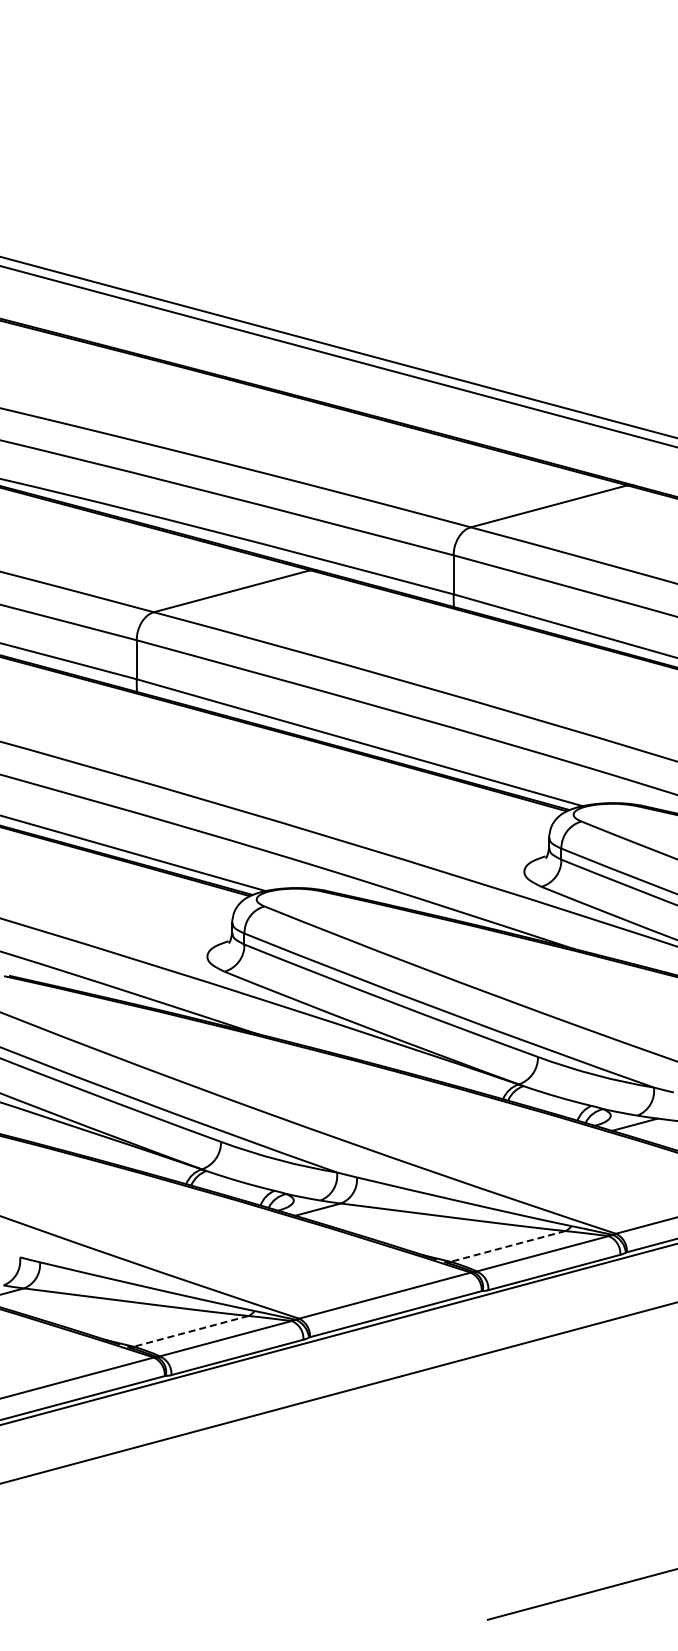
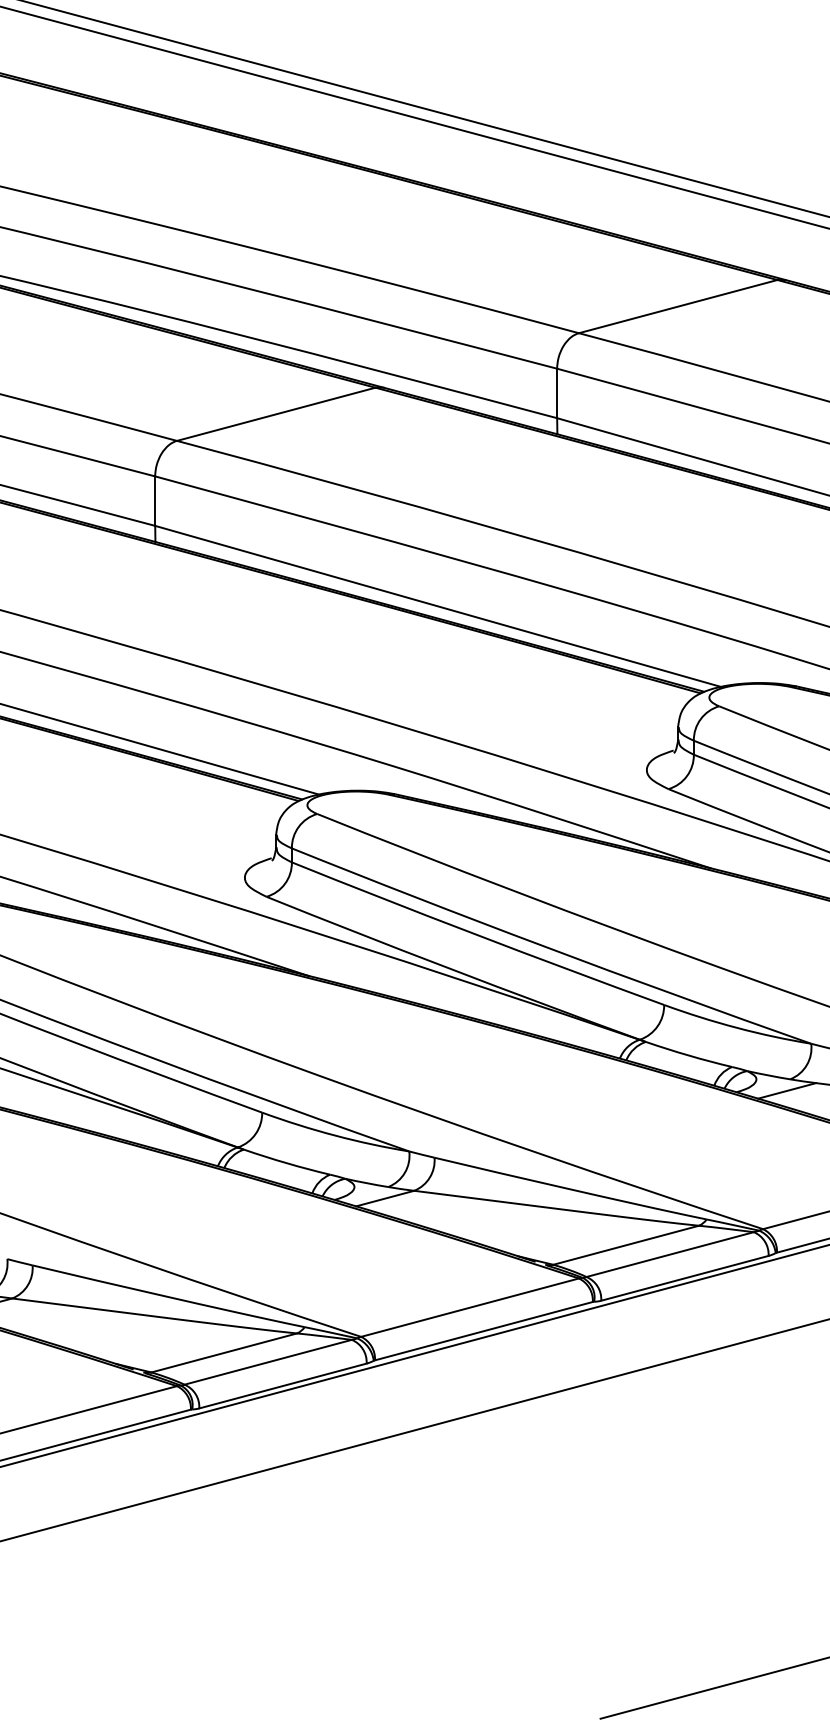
line: (507, 1246) -> (625, 1245), dashed -> solid
line: (190, 1331) -> (223, 1353), dashed -> solid

